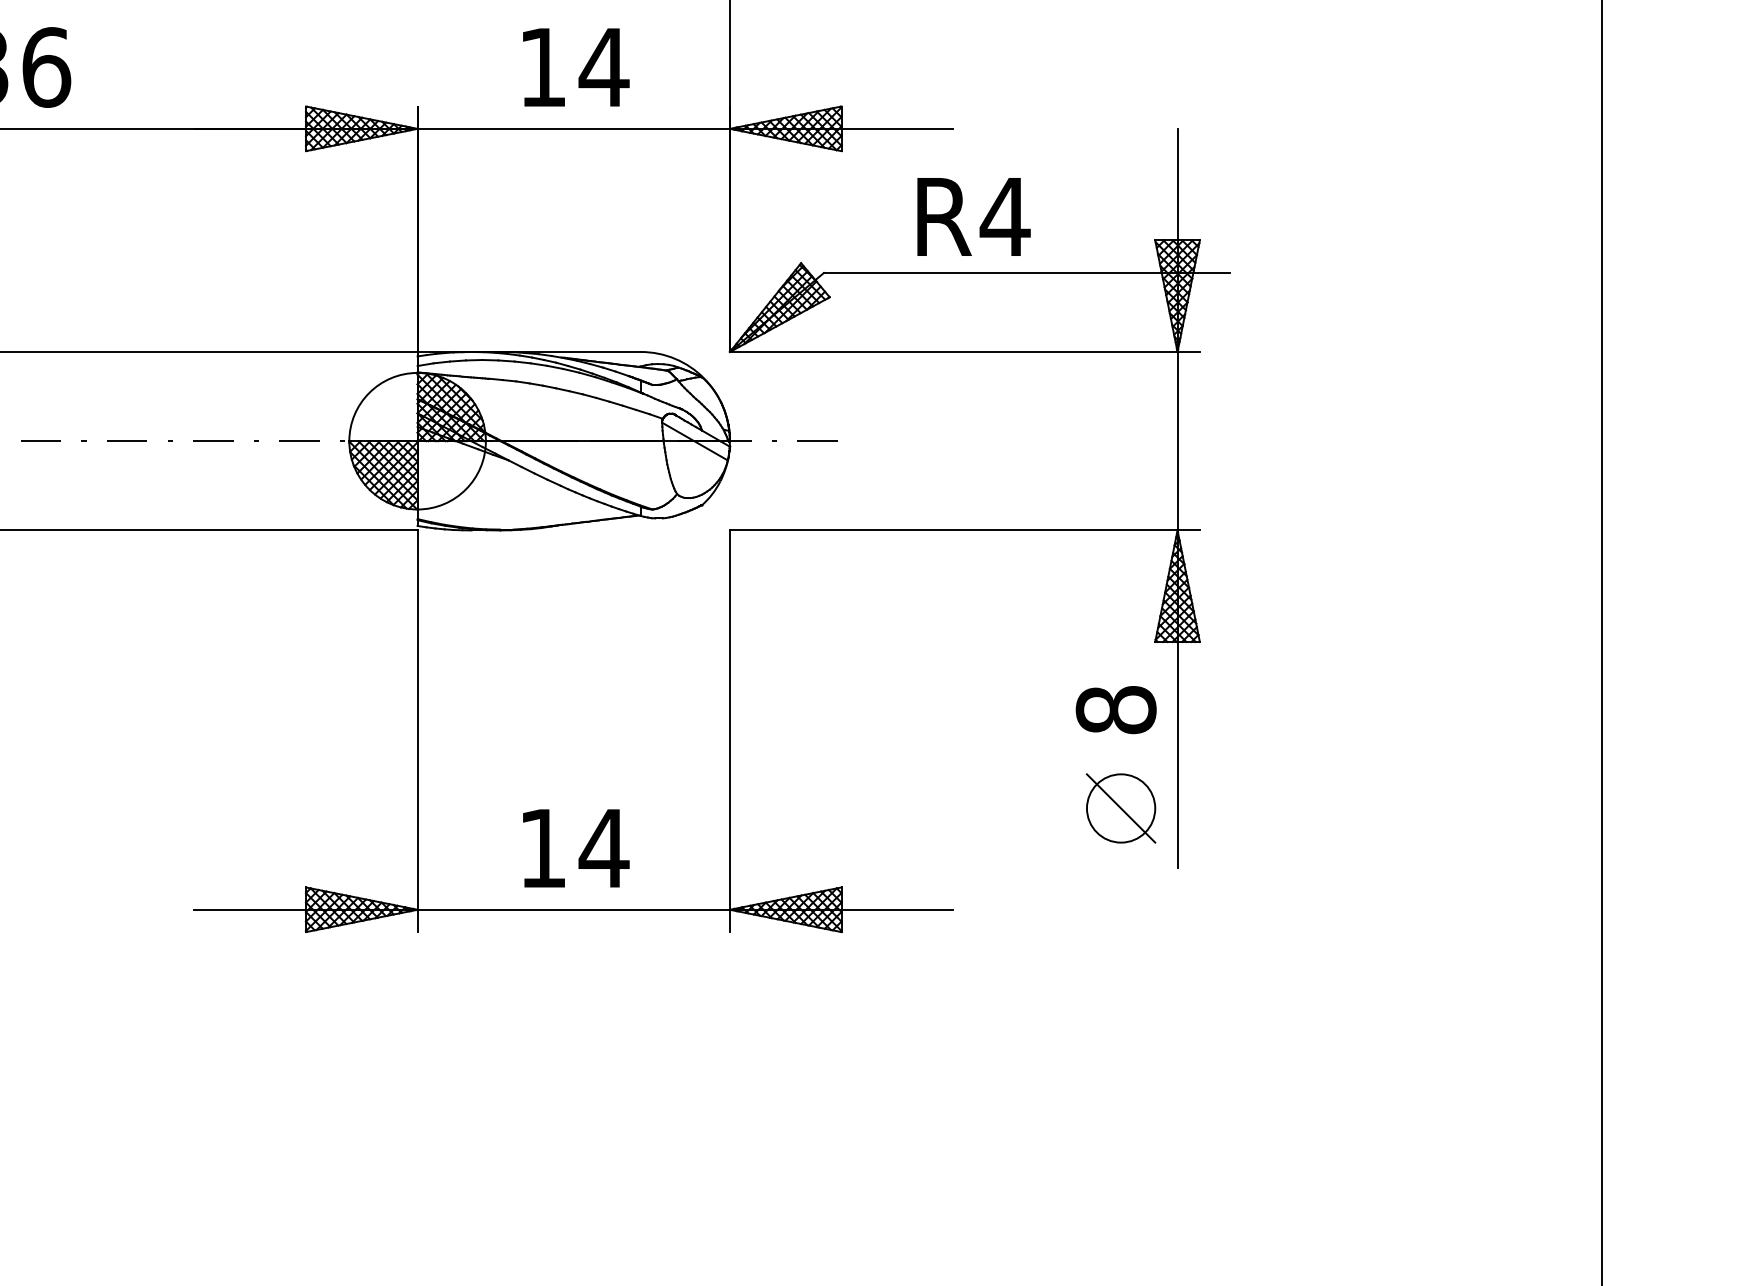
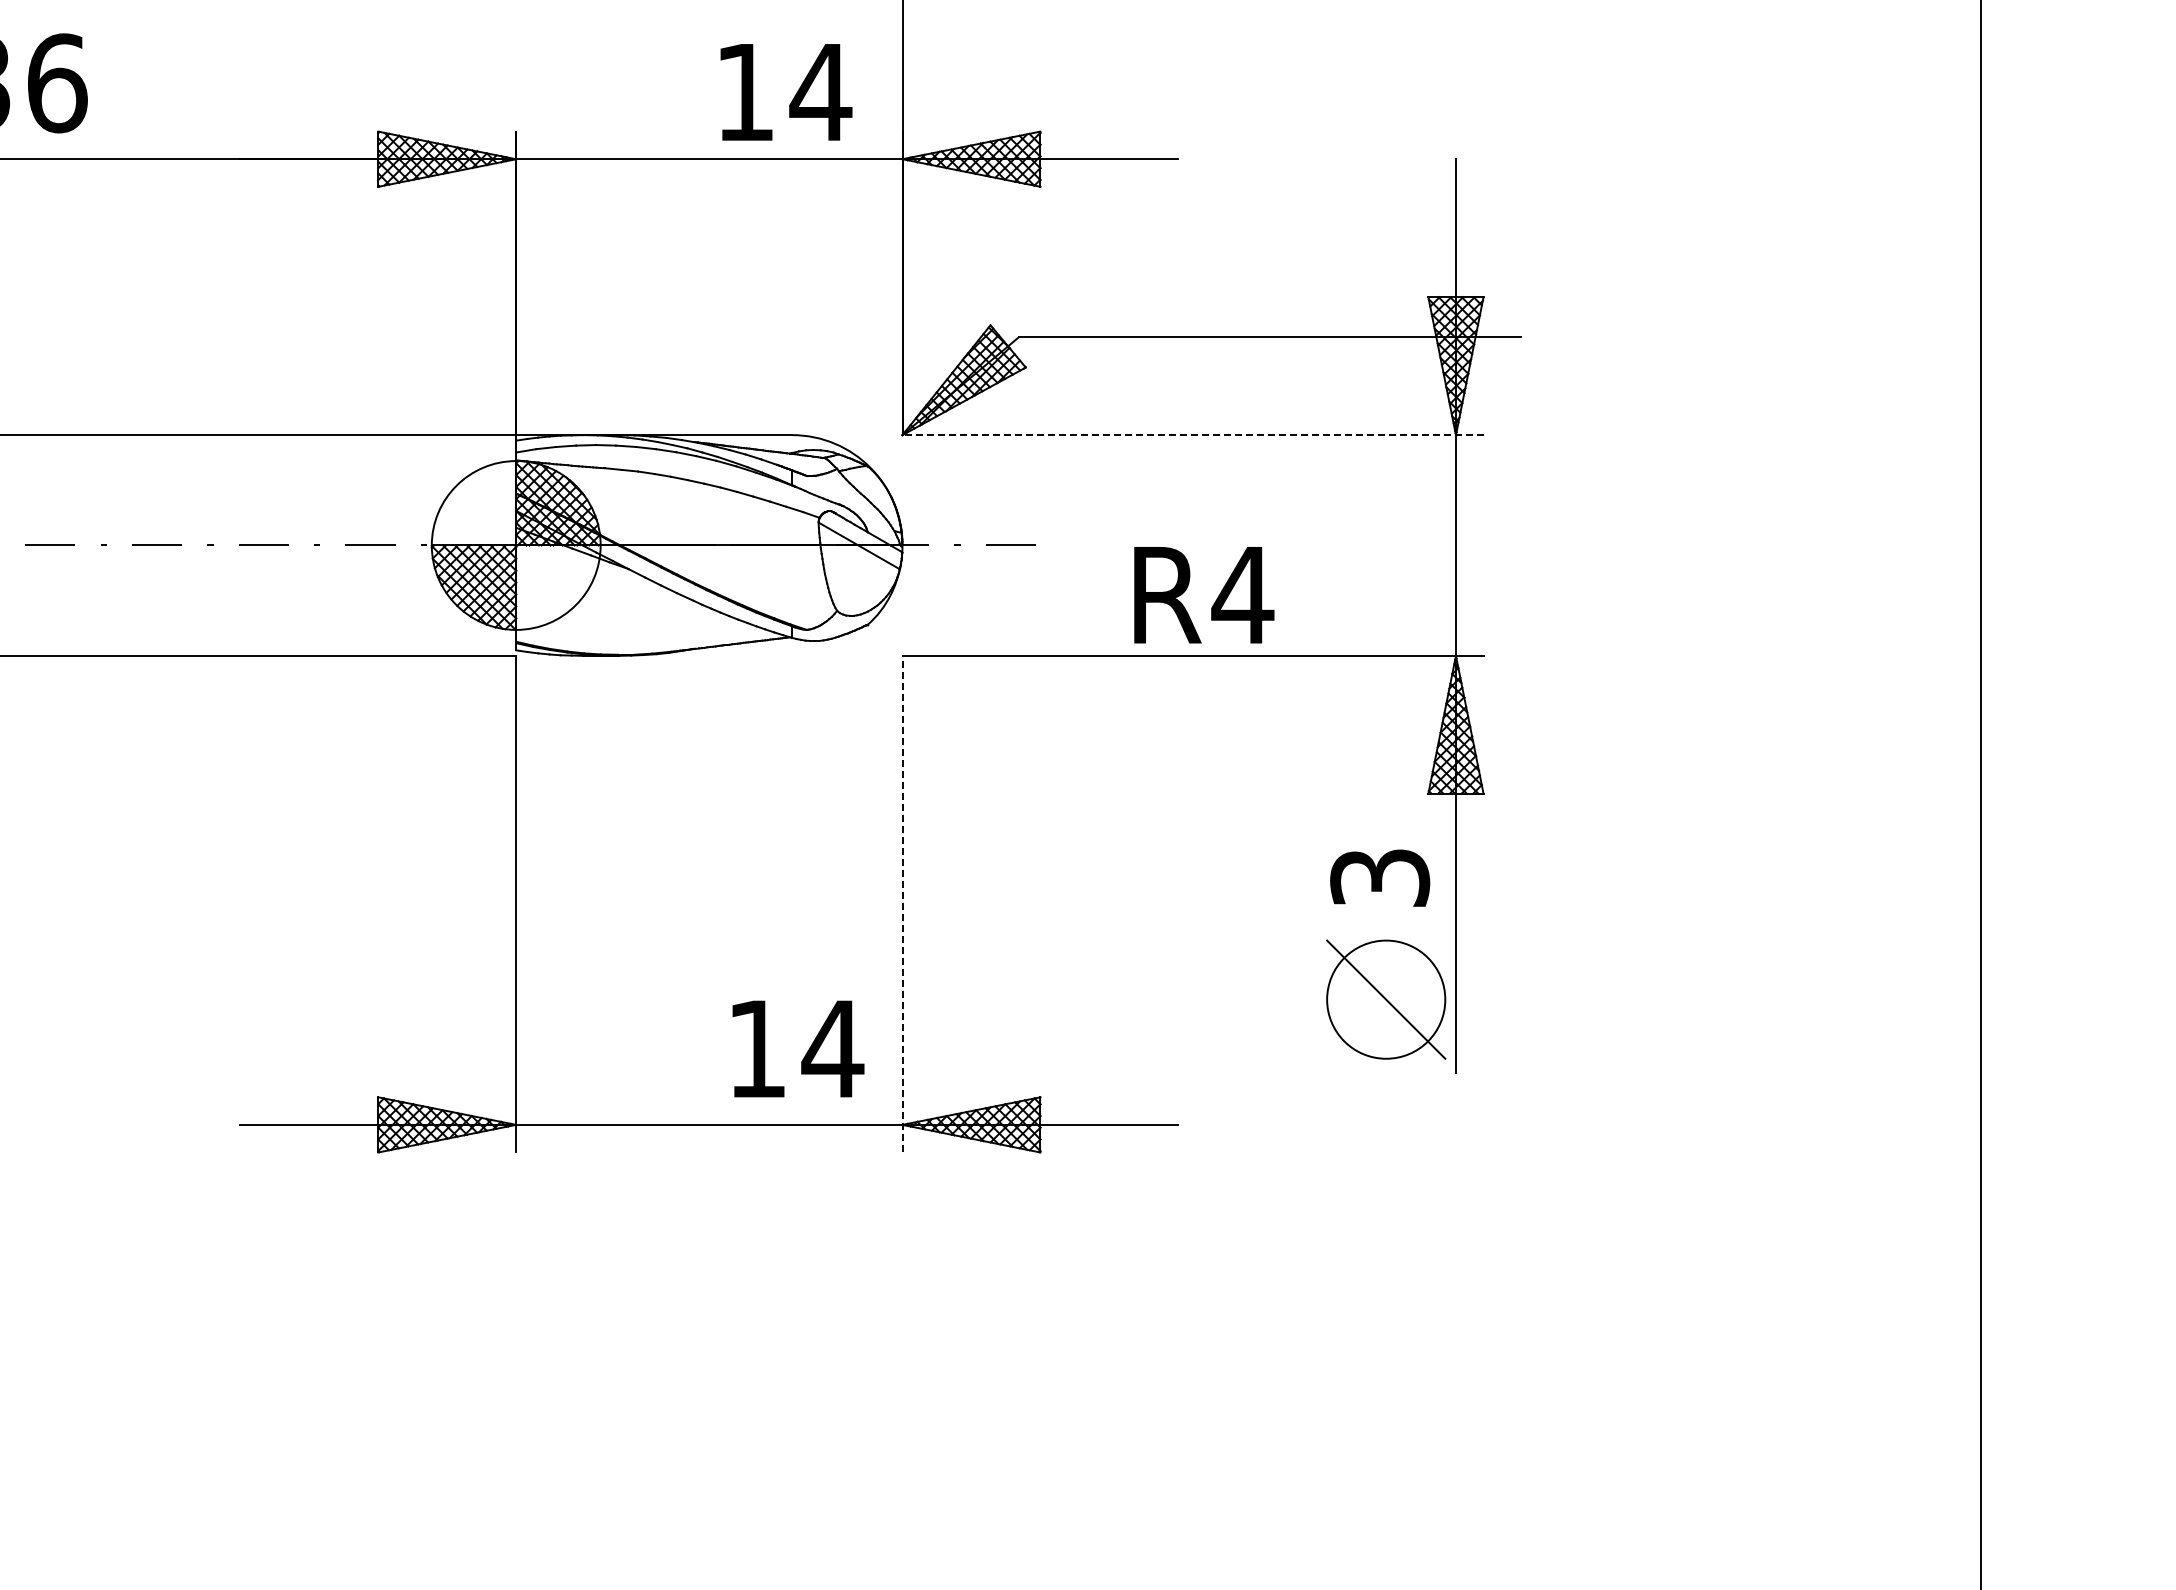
text: (576, 67) -> (786, 92), moved
text: (974, 217) -> (1204, 595), moved
line: (965, 352) -> (1193, 435), solid -> dashed
text: (1116, 709) -> (1380, 877), 8 -> 3
line: (729, 730) -> (902, 903), solid -> dashed
part: (1120, 808) -> (1385, 999), size x1.4
text: (576, 848) -> (798, 1048), moved

